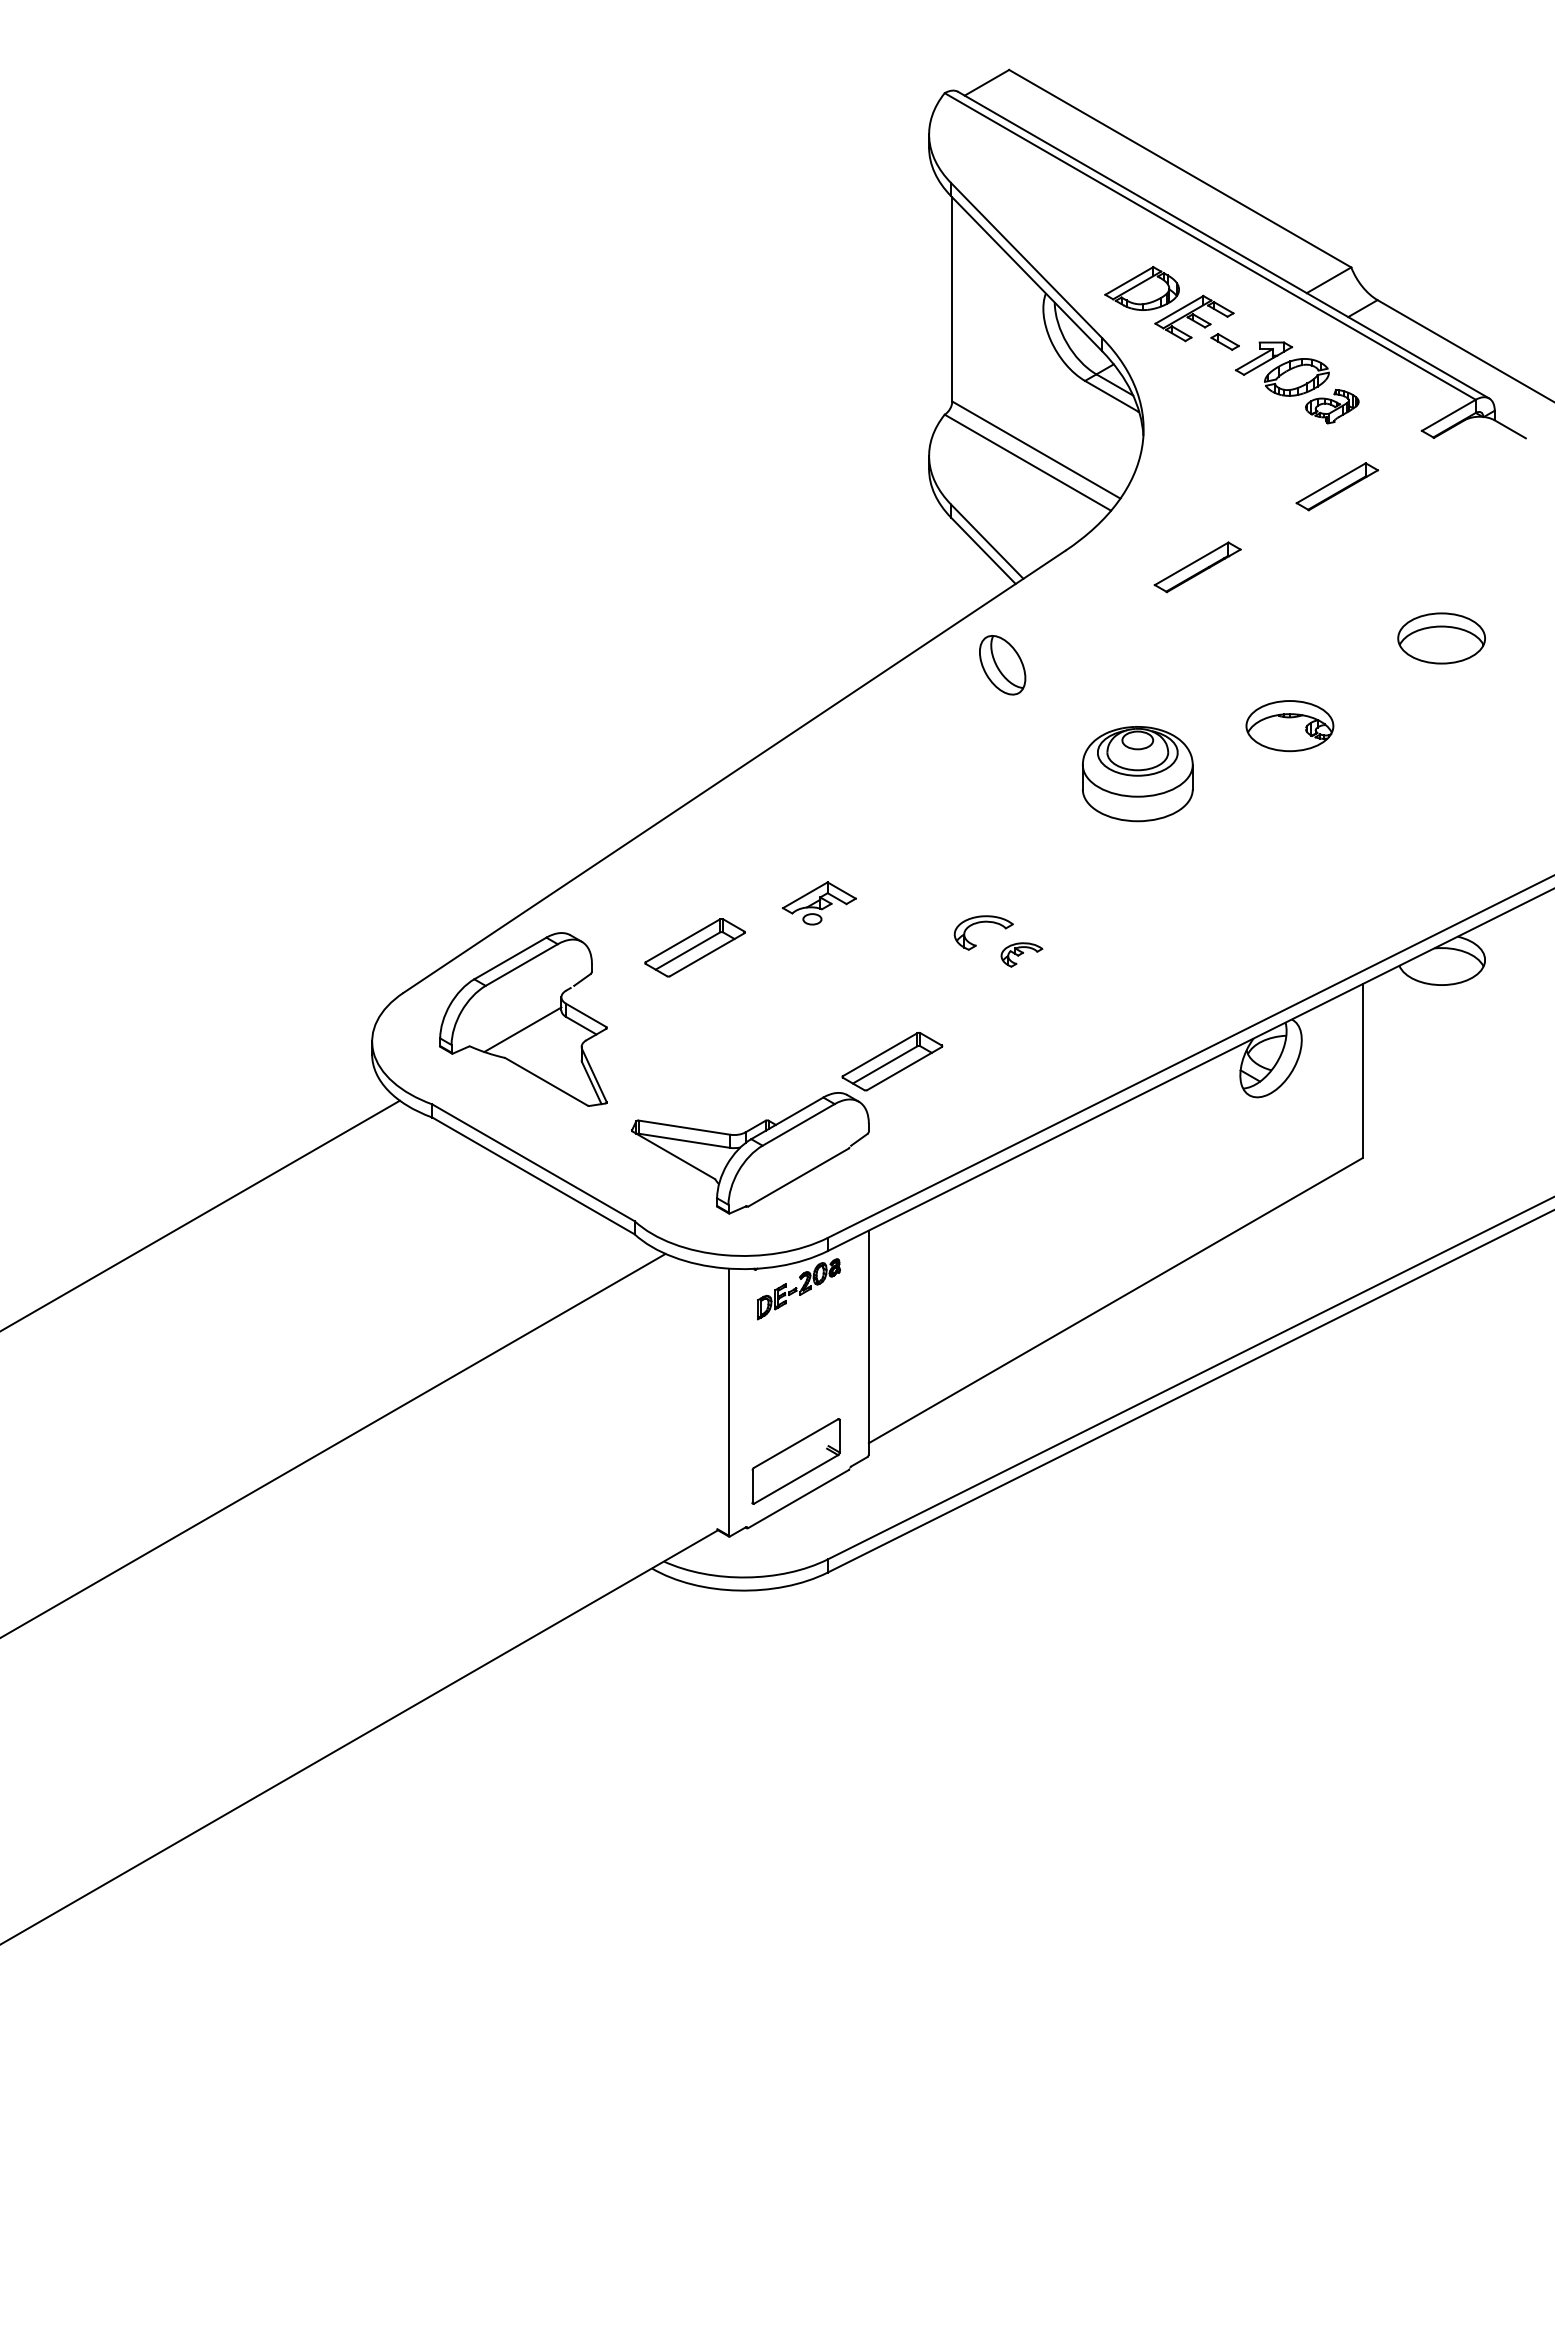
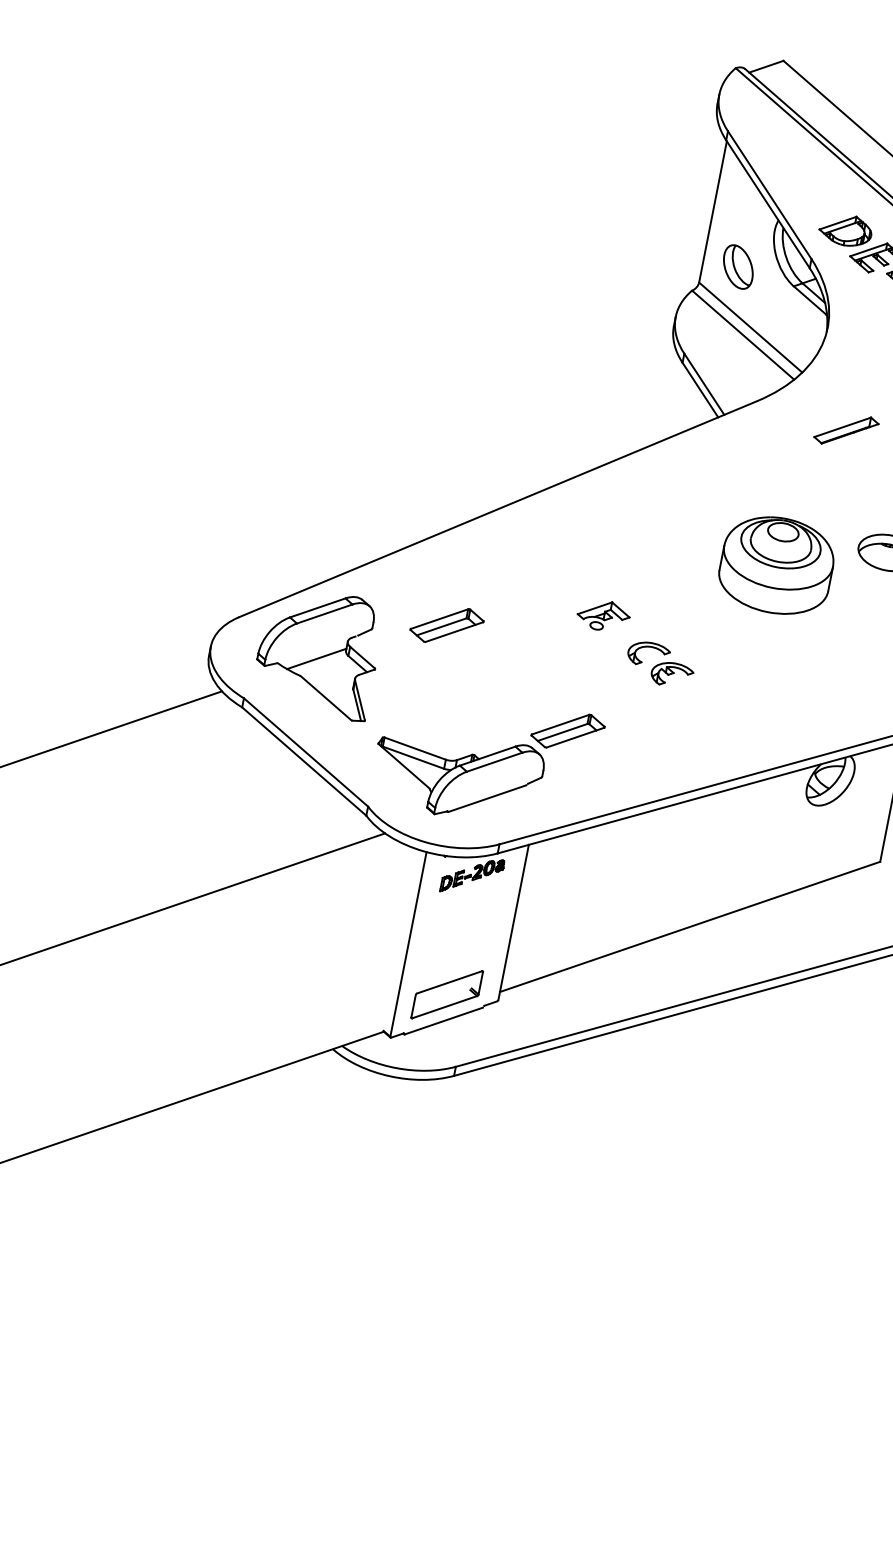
part: (1002, 665) -> (738, 267), moved
part: (1137, 773) -> (776, 565), size x1.43
part: (819, 903) -> (603, 615), moved
part: (1021, 954) -> (671, 674), size x1.43

